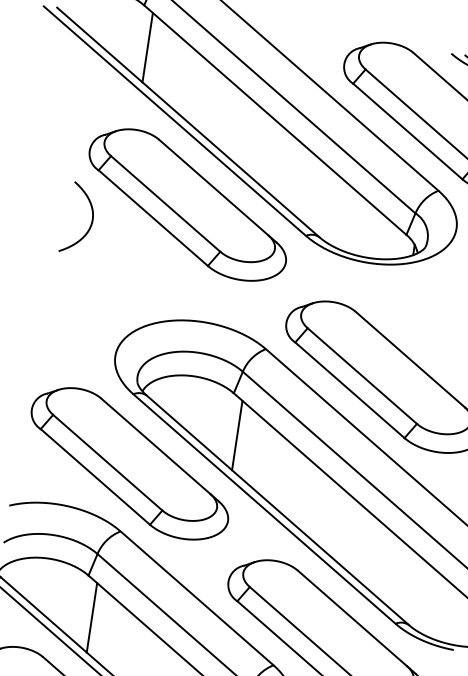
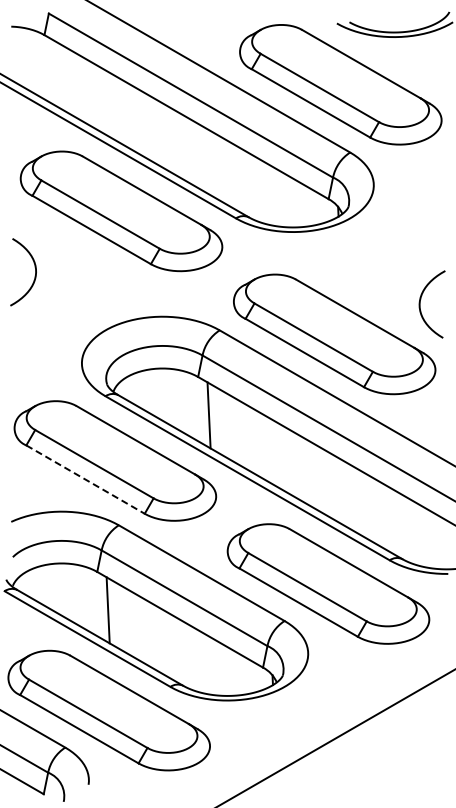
line: (146, 47) -> (54, 73), removed
curve: (89, 225) -> (34, 276), moved
line: (95, 476) -> (85, 479), solid -> dashed

